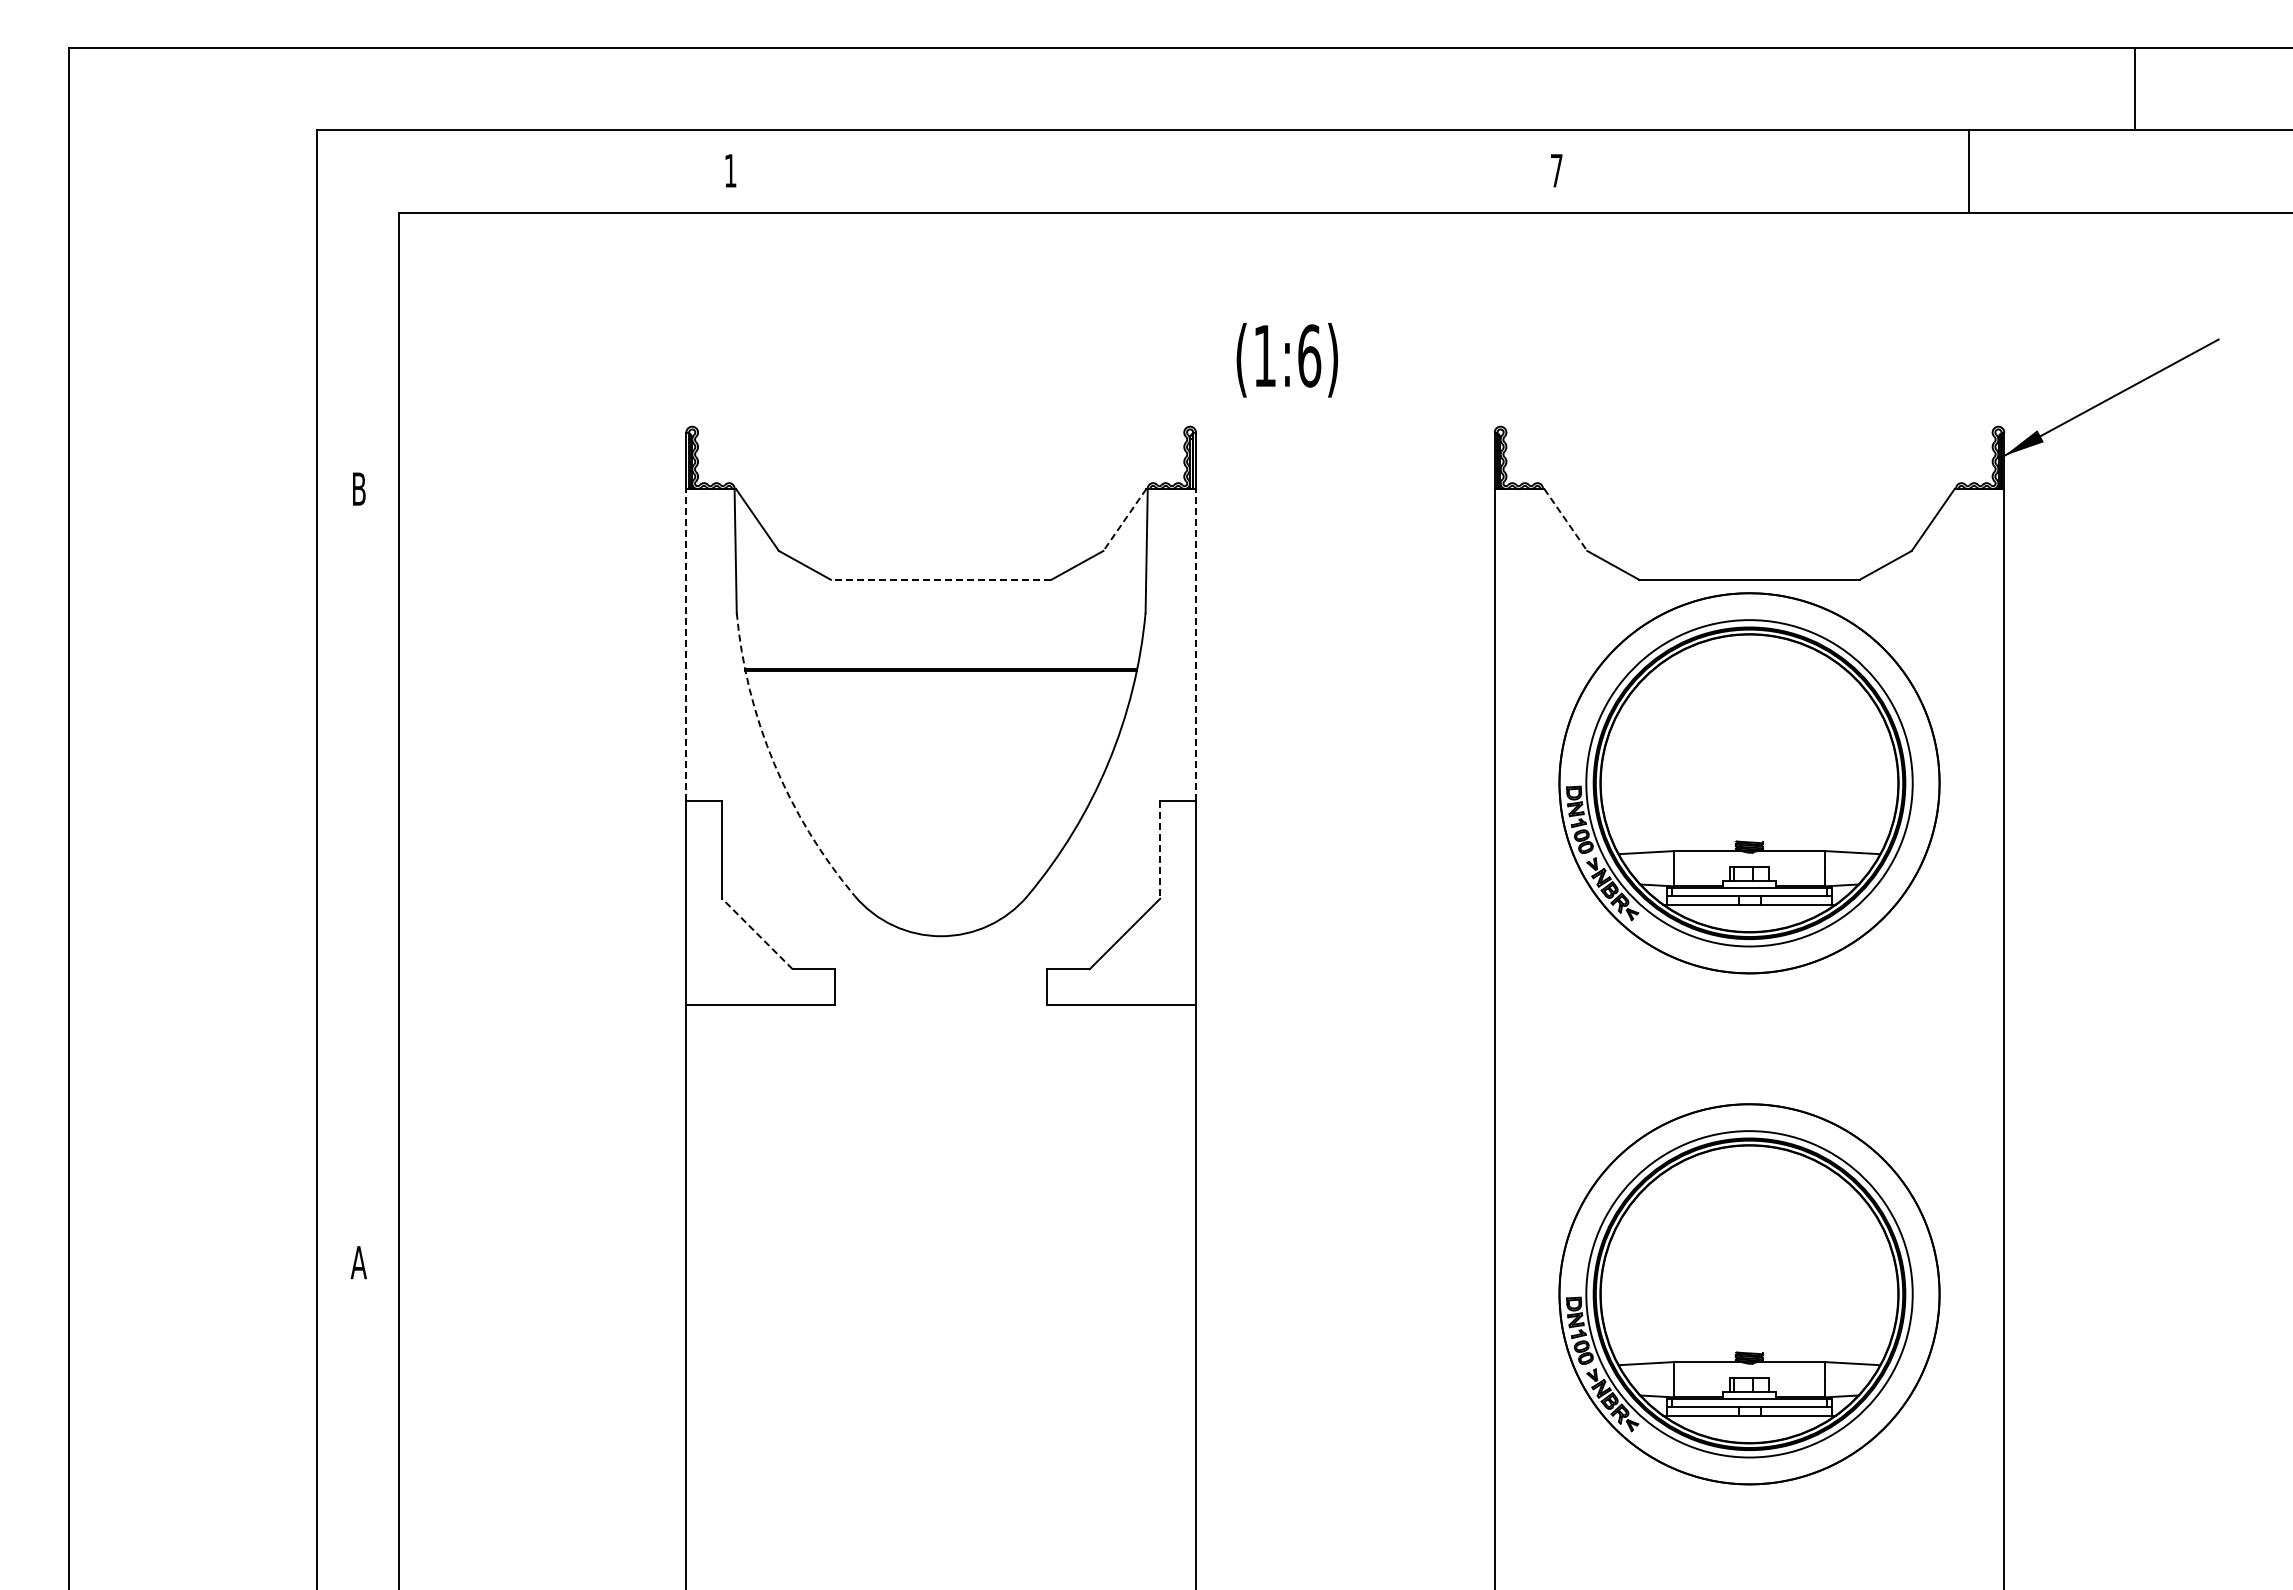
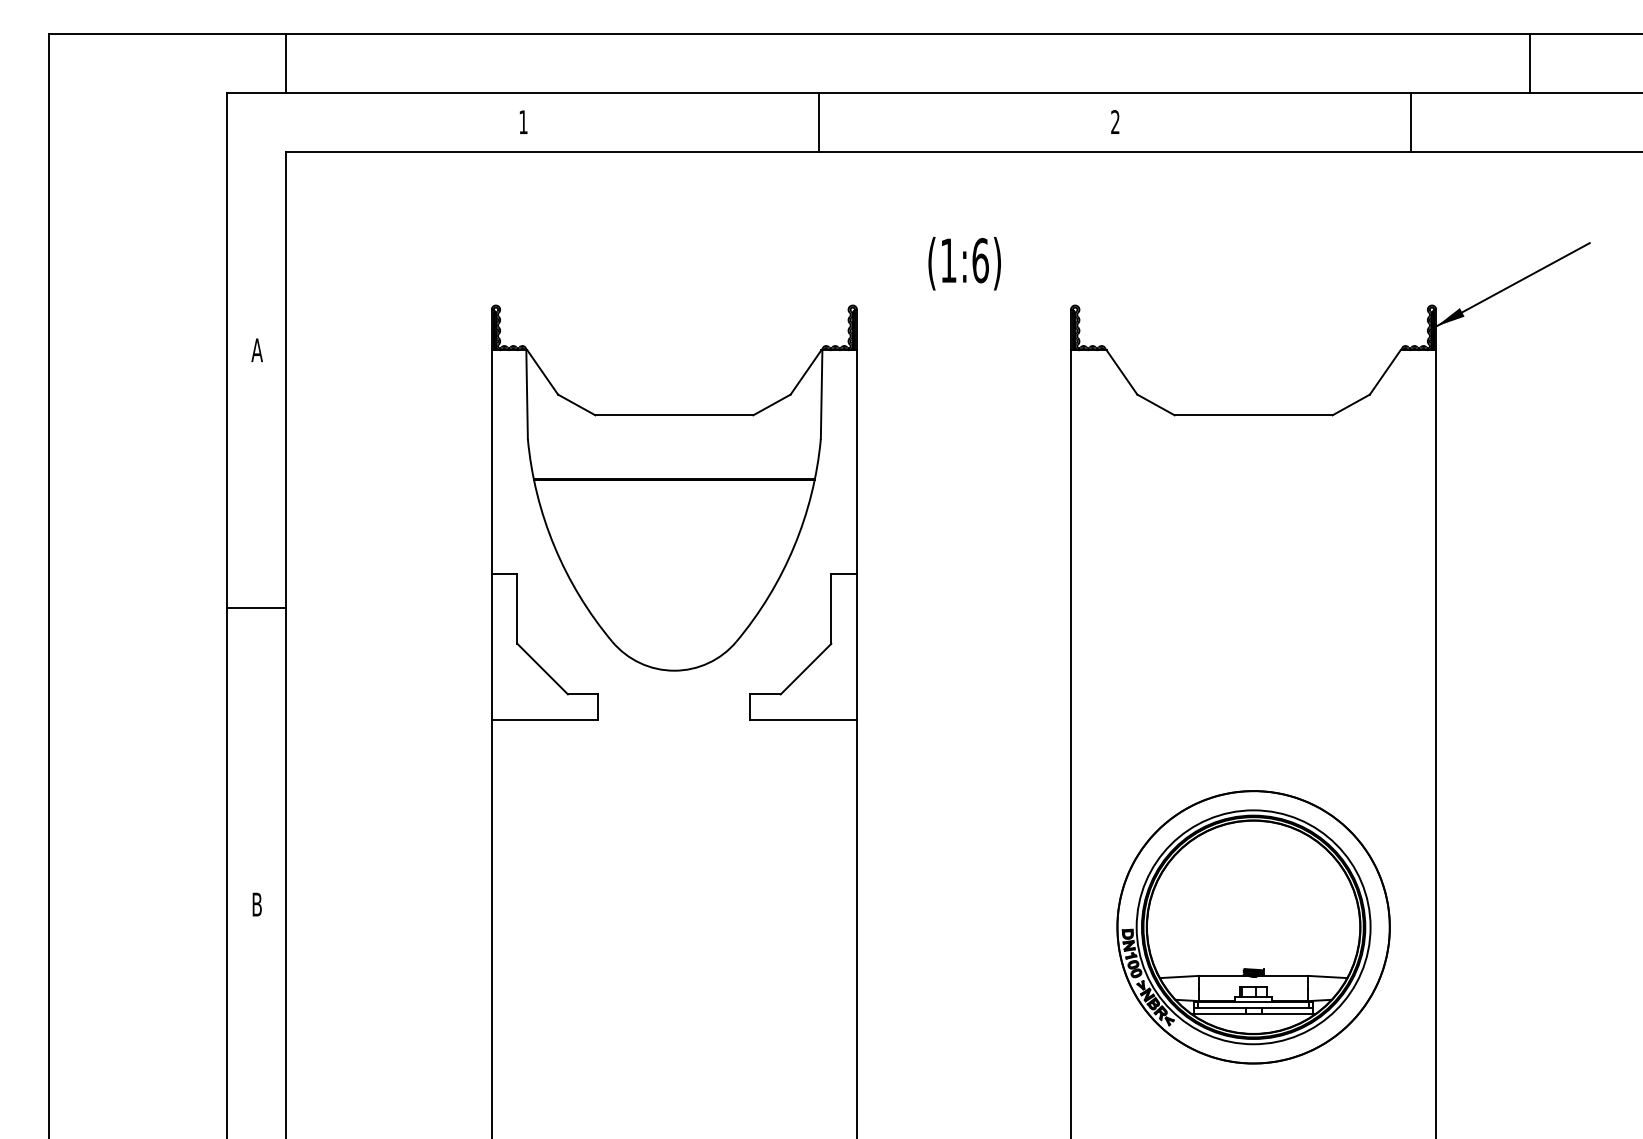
line: (399, 88) -> (286, 63), added
text: (1556, 170) -> (1115, 121), 7 -> 2
line: (1143, 171) -> (819, 122), added
text: (1286, 360) -> (964, 263), moved
text: (358, 488) -> (256, 349), B -> A
line: (1124, 519) -> (805, 372), dashed -> solid
line: (1565, 519) -> (1121, 372), dashed -> solid
line: (940, 579) -> (673, 415), dashed -> solid
line: (686, 644) -> (491, 461), dashed -> solid
line: (1195, 644) -> (856, 461), dashed -> solid
arc: (774, 763) -> (554, 546), dashed -> solid
part: (1749, 783) -> (1253, 561), removed
line: (357, 849) -> (256, 608), added
line: (1160, 850) -> (831, 609), dashed -> solid
line: (757, 934) -> (542, 669), dashed -> solid
text: (358, 1262) -> (256, 904), A -> B

